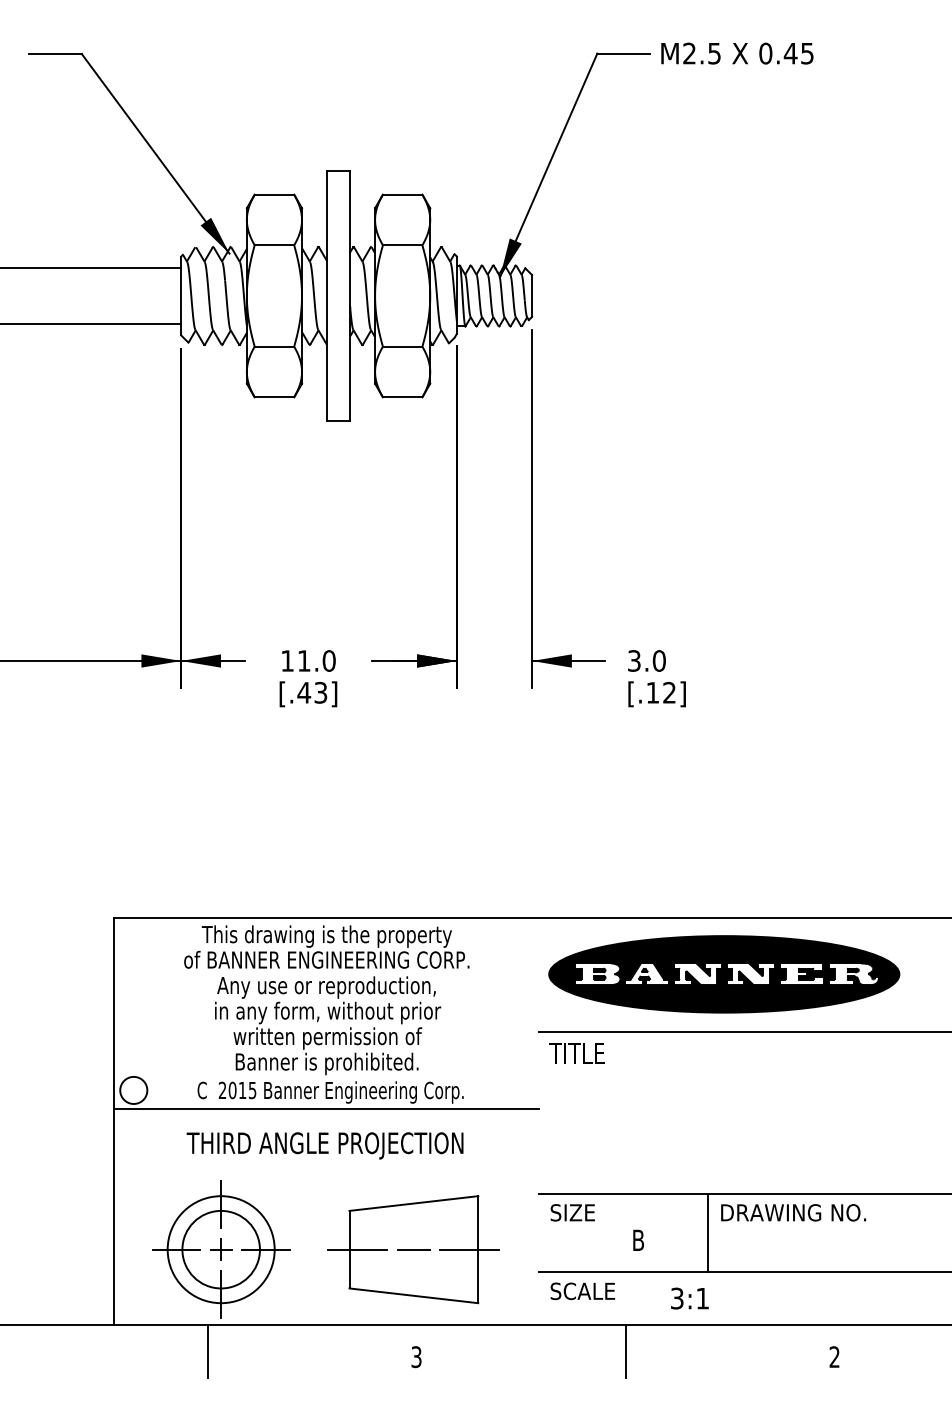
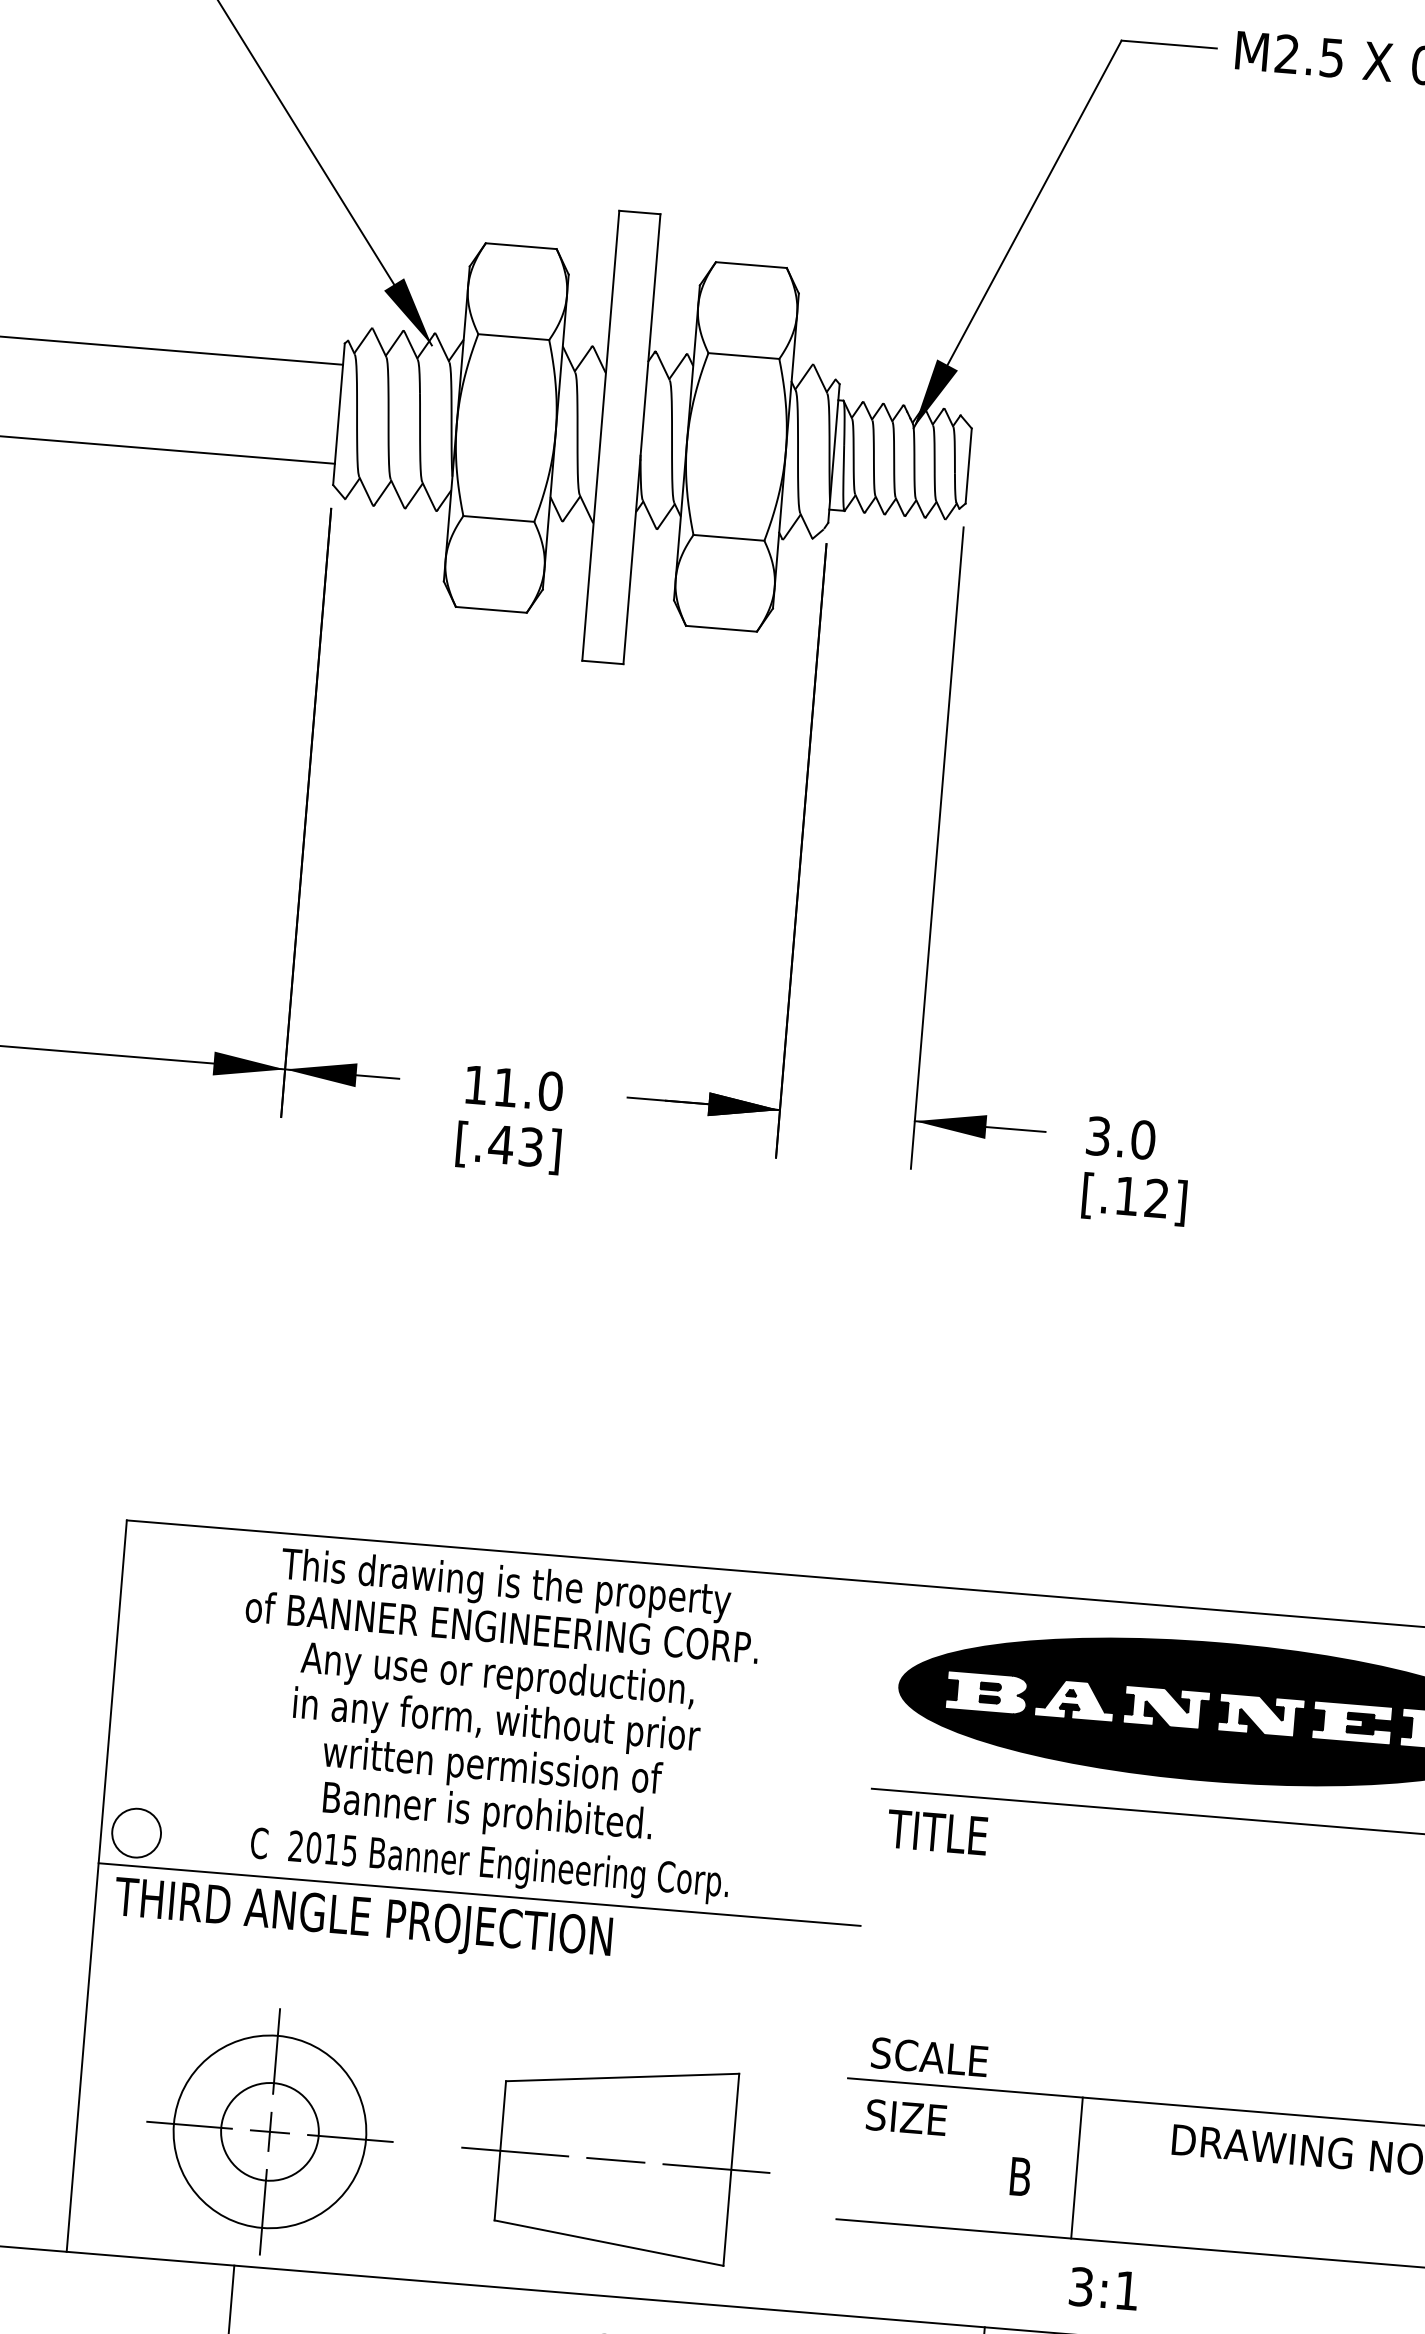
text: (324, 1145) -> (361, 1920), moved
line: (708, 1232) -> (1077, 2167), moved
circle: (220, 1249) -> (268, 2131), size x0.7
text: (582, 1291) -> (928, 2057), moved

